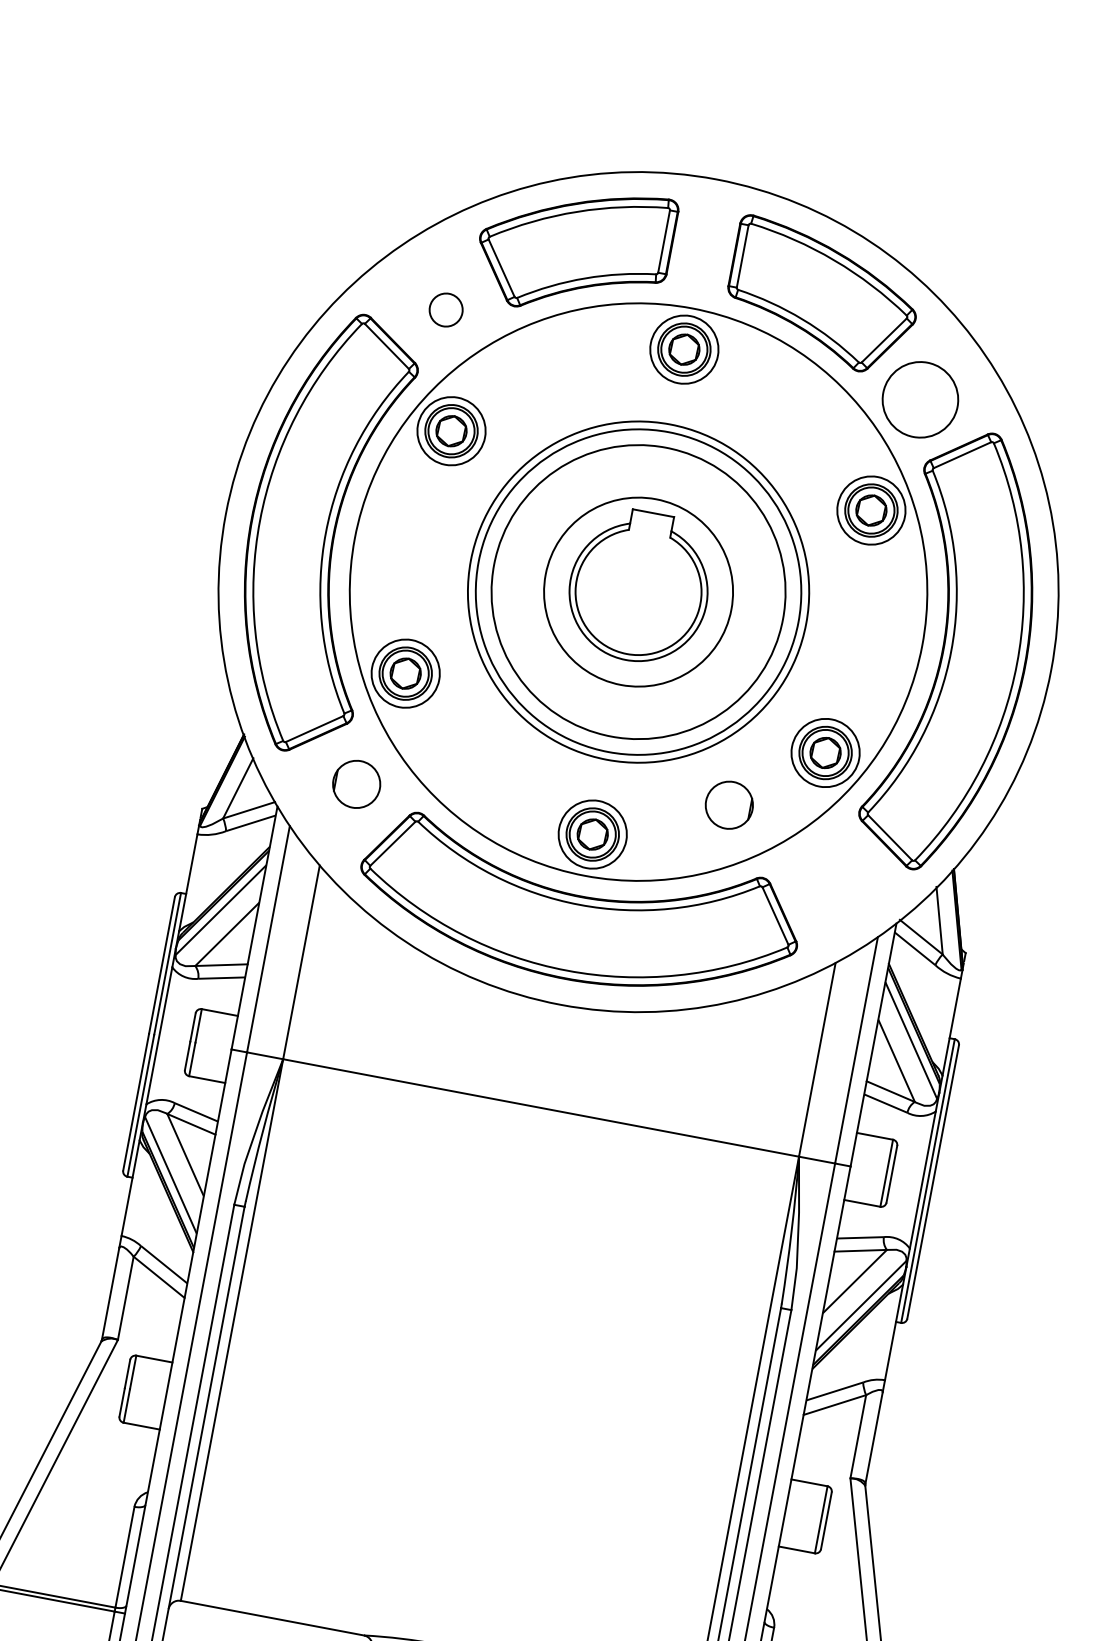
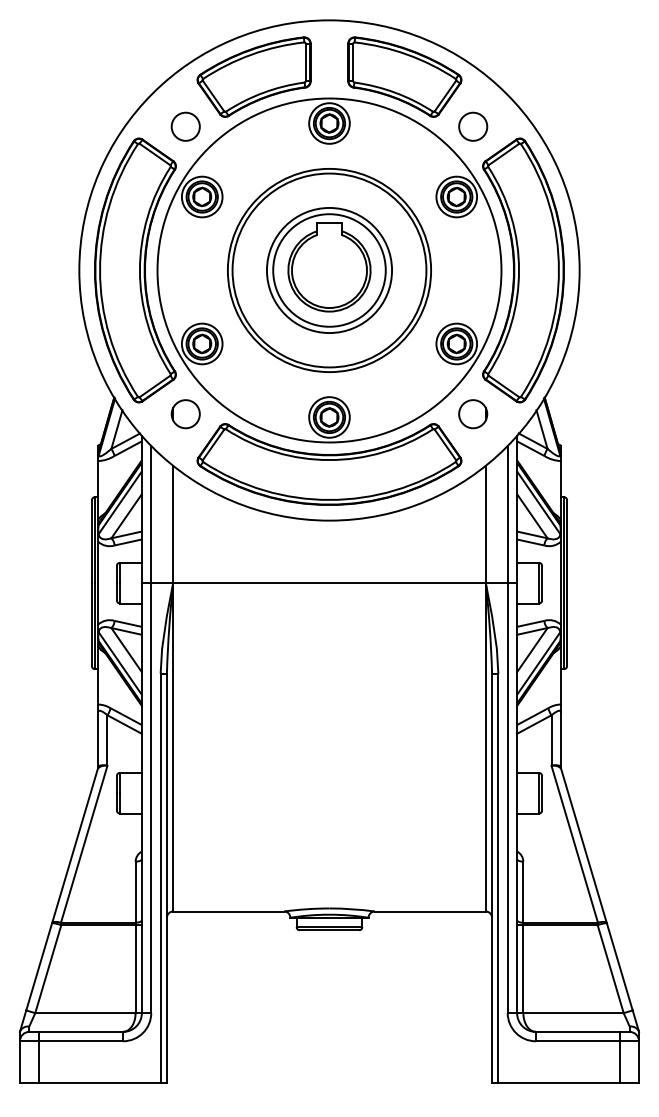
circle: (445, 309) -> (185, 126), size x1.43
circle: (921, 399) -> (473, 126), size x0.62
circle: (638, 592) -> (329, 270), size x0.71
circle: (729, 805) -> (473, 414), moved

